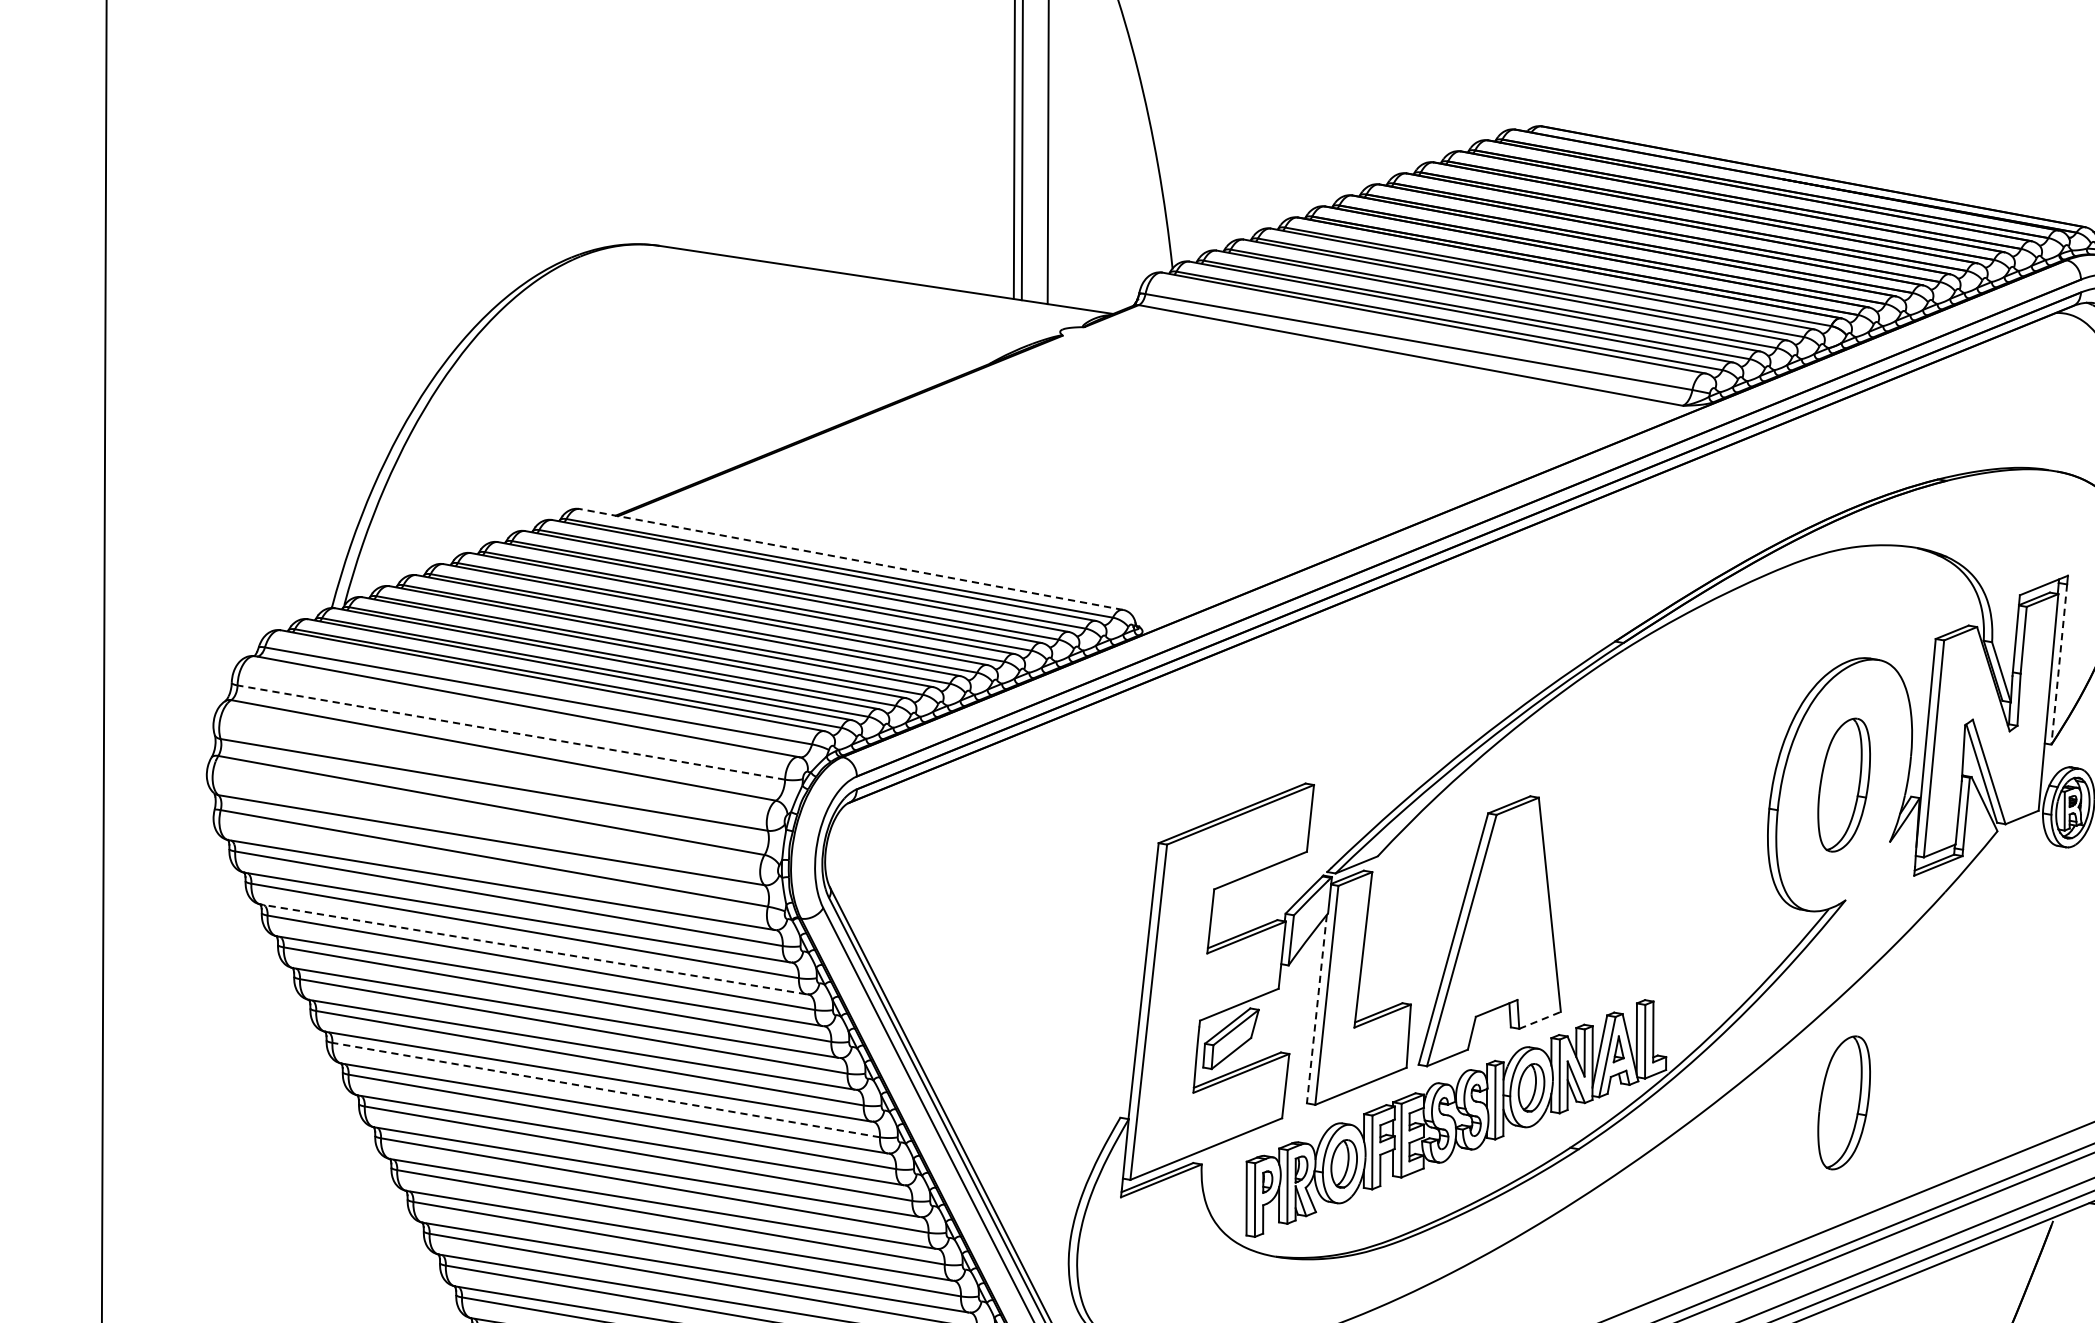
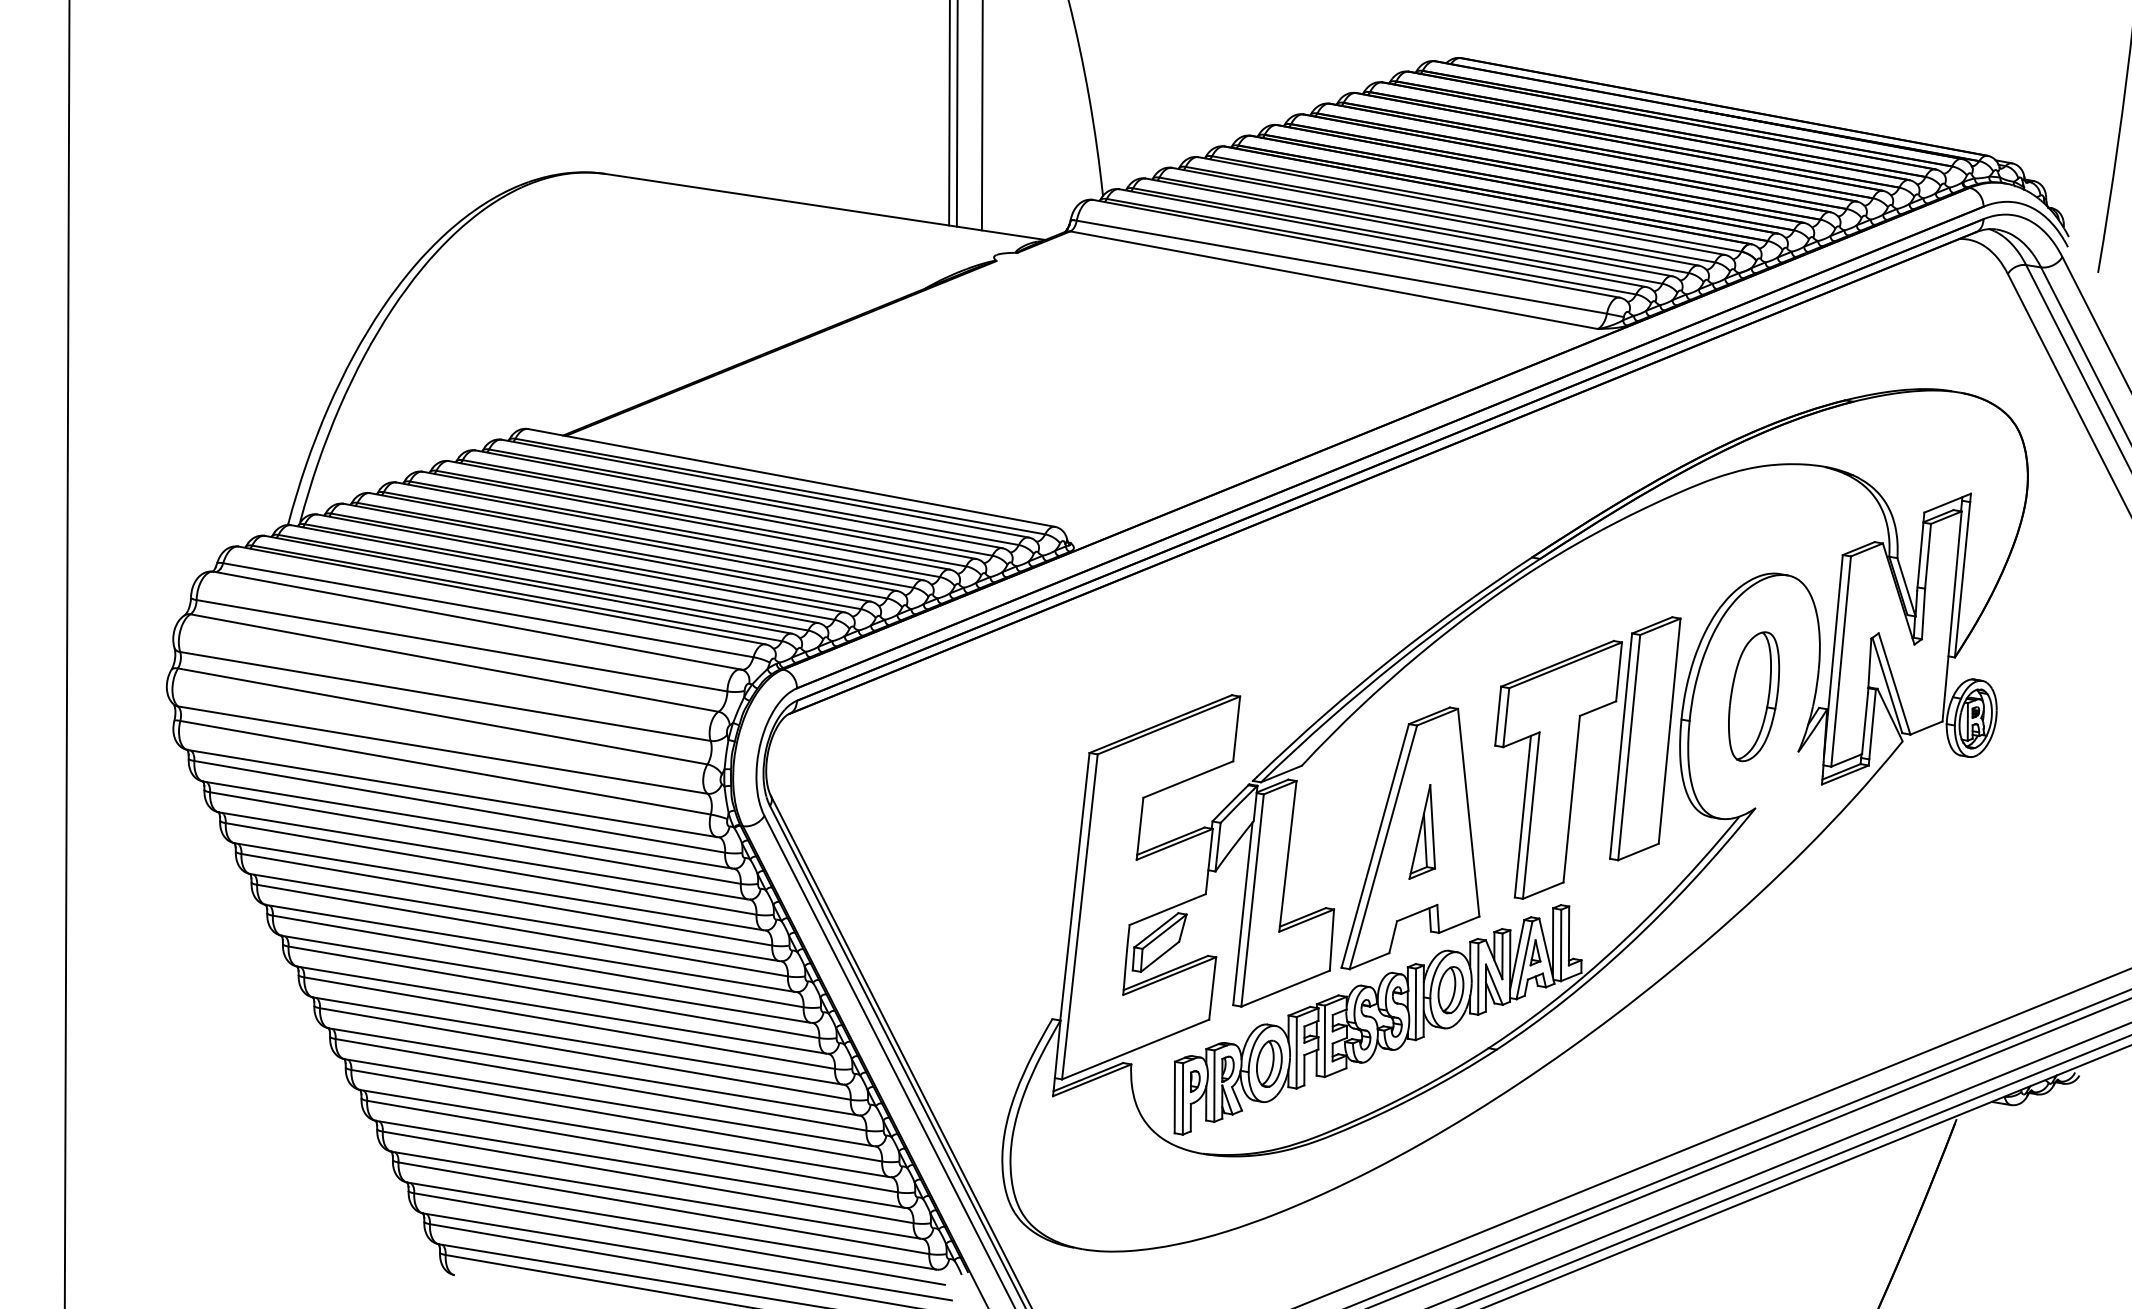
line: (851, 559) -> (791, 477), dashed -> solid
line: (2059, 665) -> (1962, 580), dashed -> solid
line: (510, 732) -> (461, 645), dashed -> solid
part: (1662, 843) -> (1577, 753), added
part: (1502, 924) -> (1422, 831), added
line: (533, 948) -> (483, 855), dashed -> solid
line: (1316, 1008) -> (1242, 913), dashed -> solid
line: (1540, 1020) -> (1459, 924), dashed -> solid
line: (605, 1090) -> (553, 992), dashed -> solid
part: (1844, 1102) -> (1754, 1004), removed

